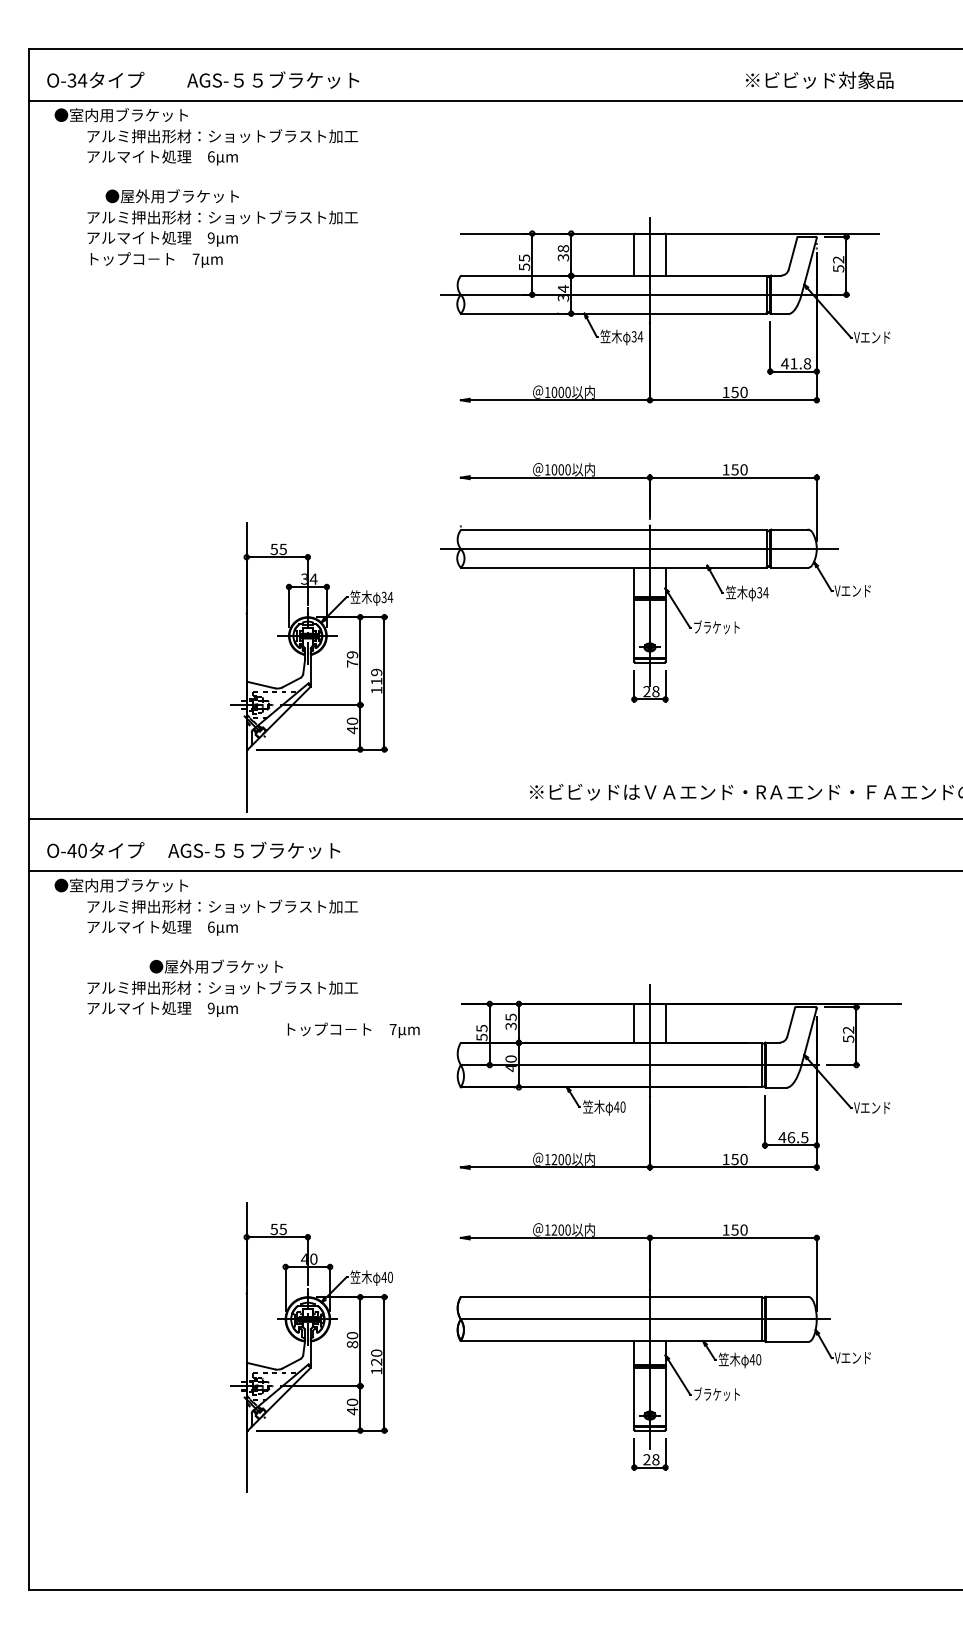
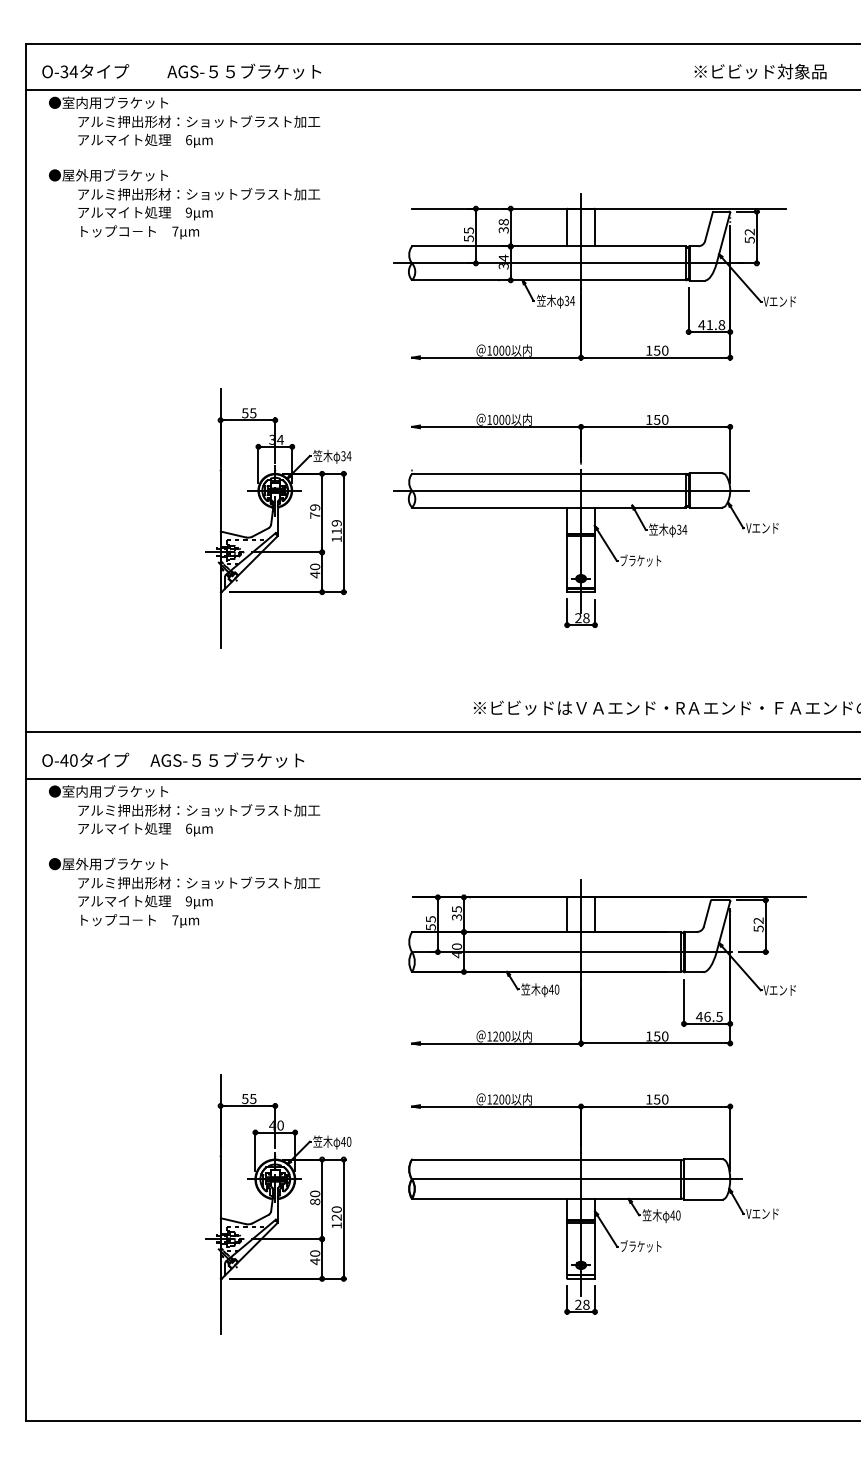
text: (819, 79) -> (760, 70), moved
text: (171, 196) -> (107, 175), moved
part: (311, 667) -> (278, 518), moved
text: (215, 966) -> (107, 863), moved
text: (353, 1030) -> (139, 921), moved

